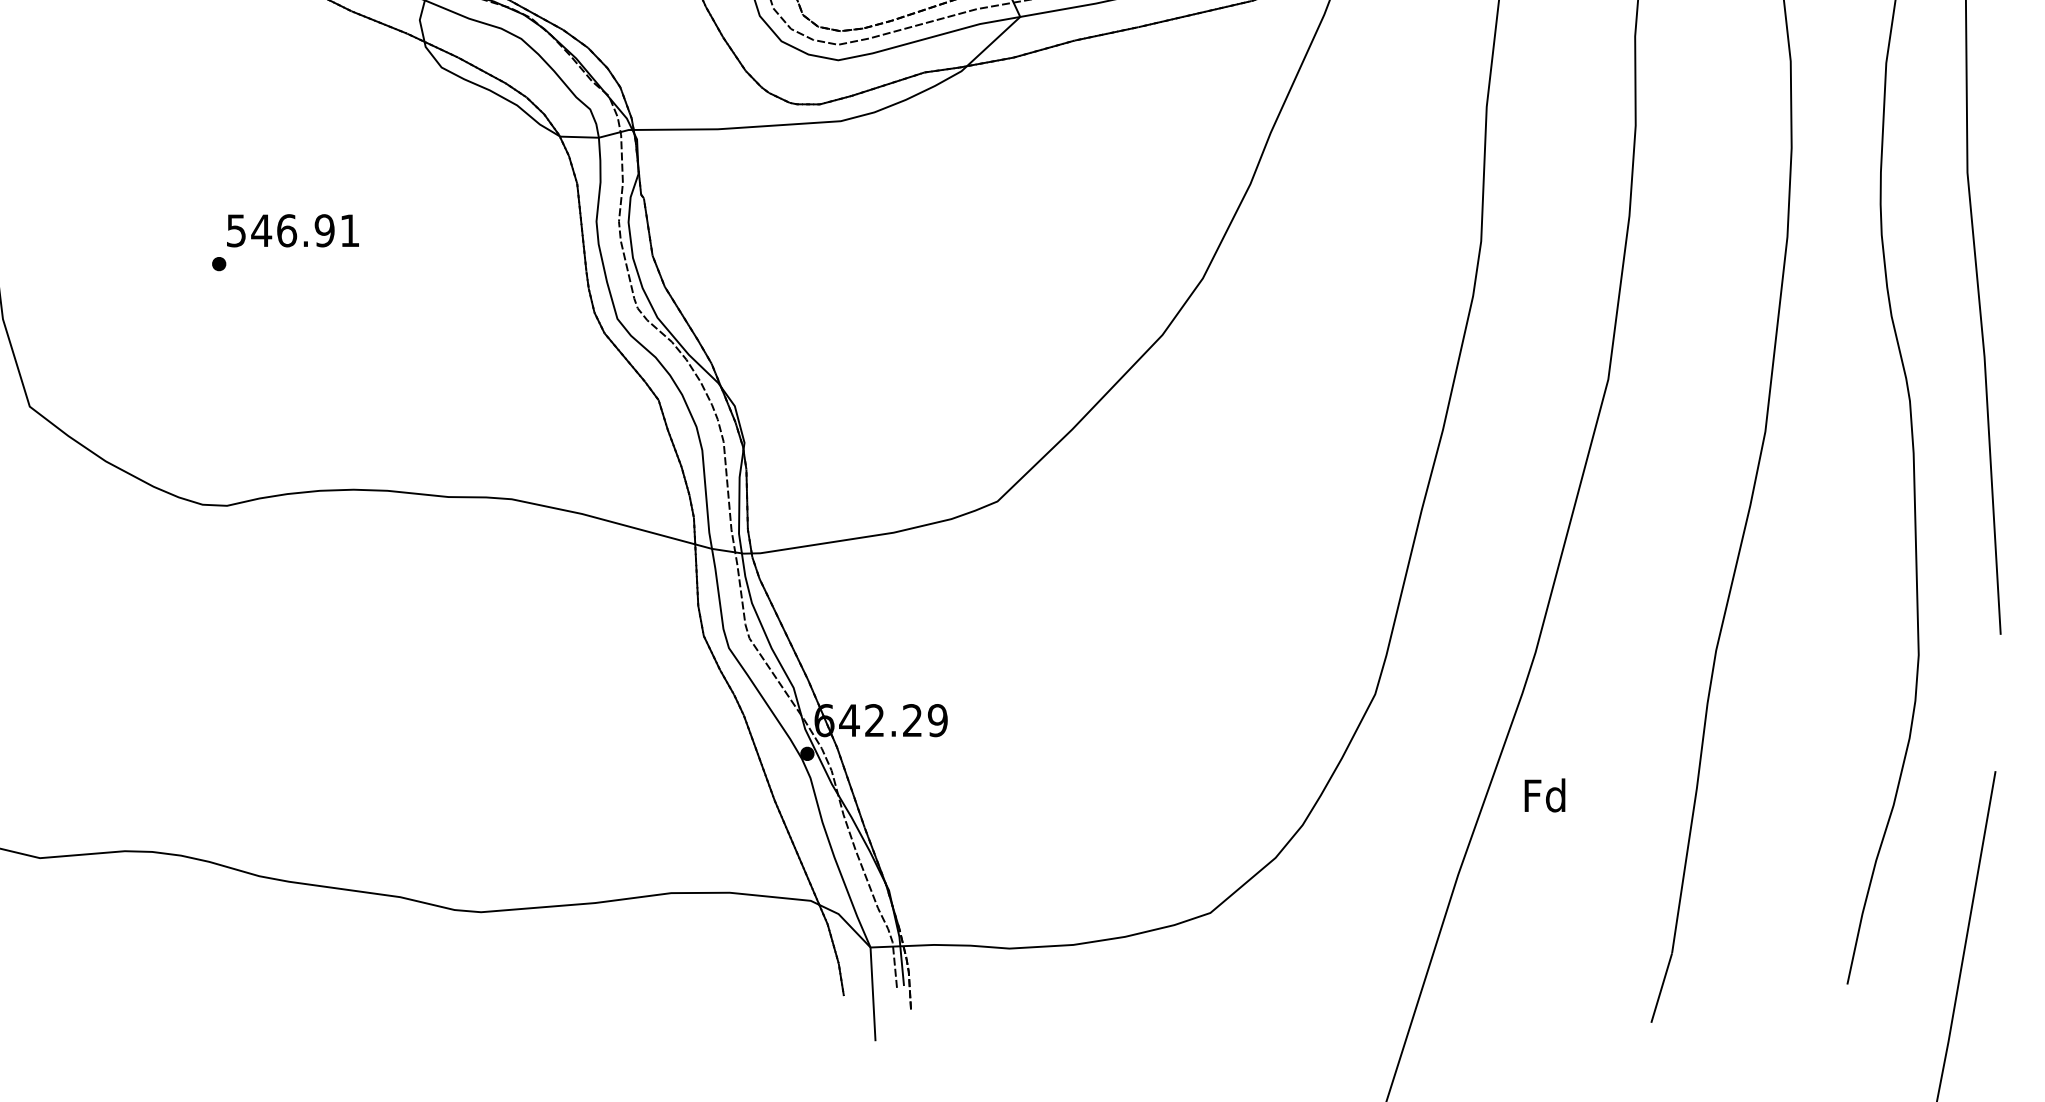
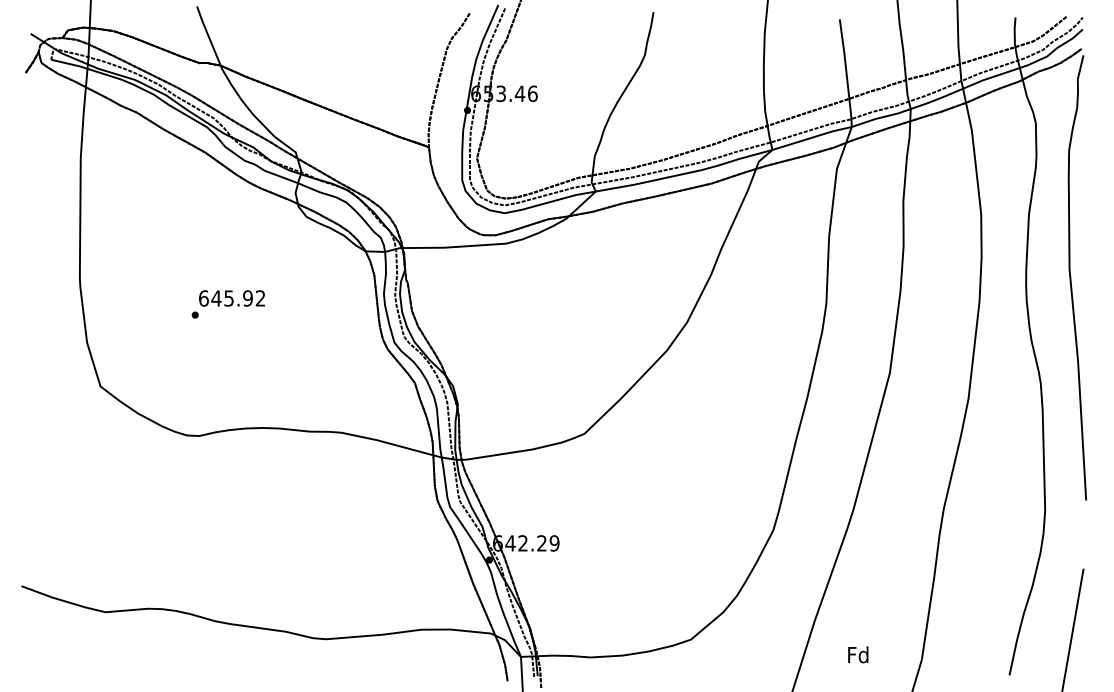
text: (293, 230) -> (232, 298), 546.91 -> 645.92
text: (1545, 794) -> (858, 654), moved

